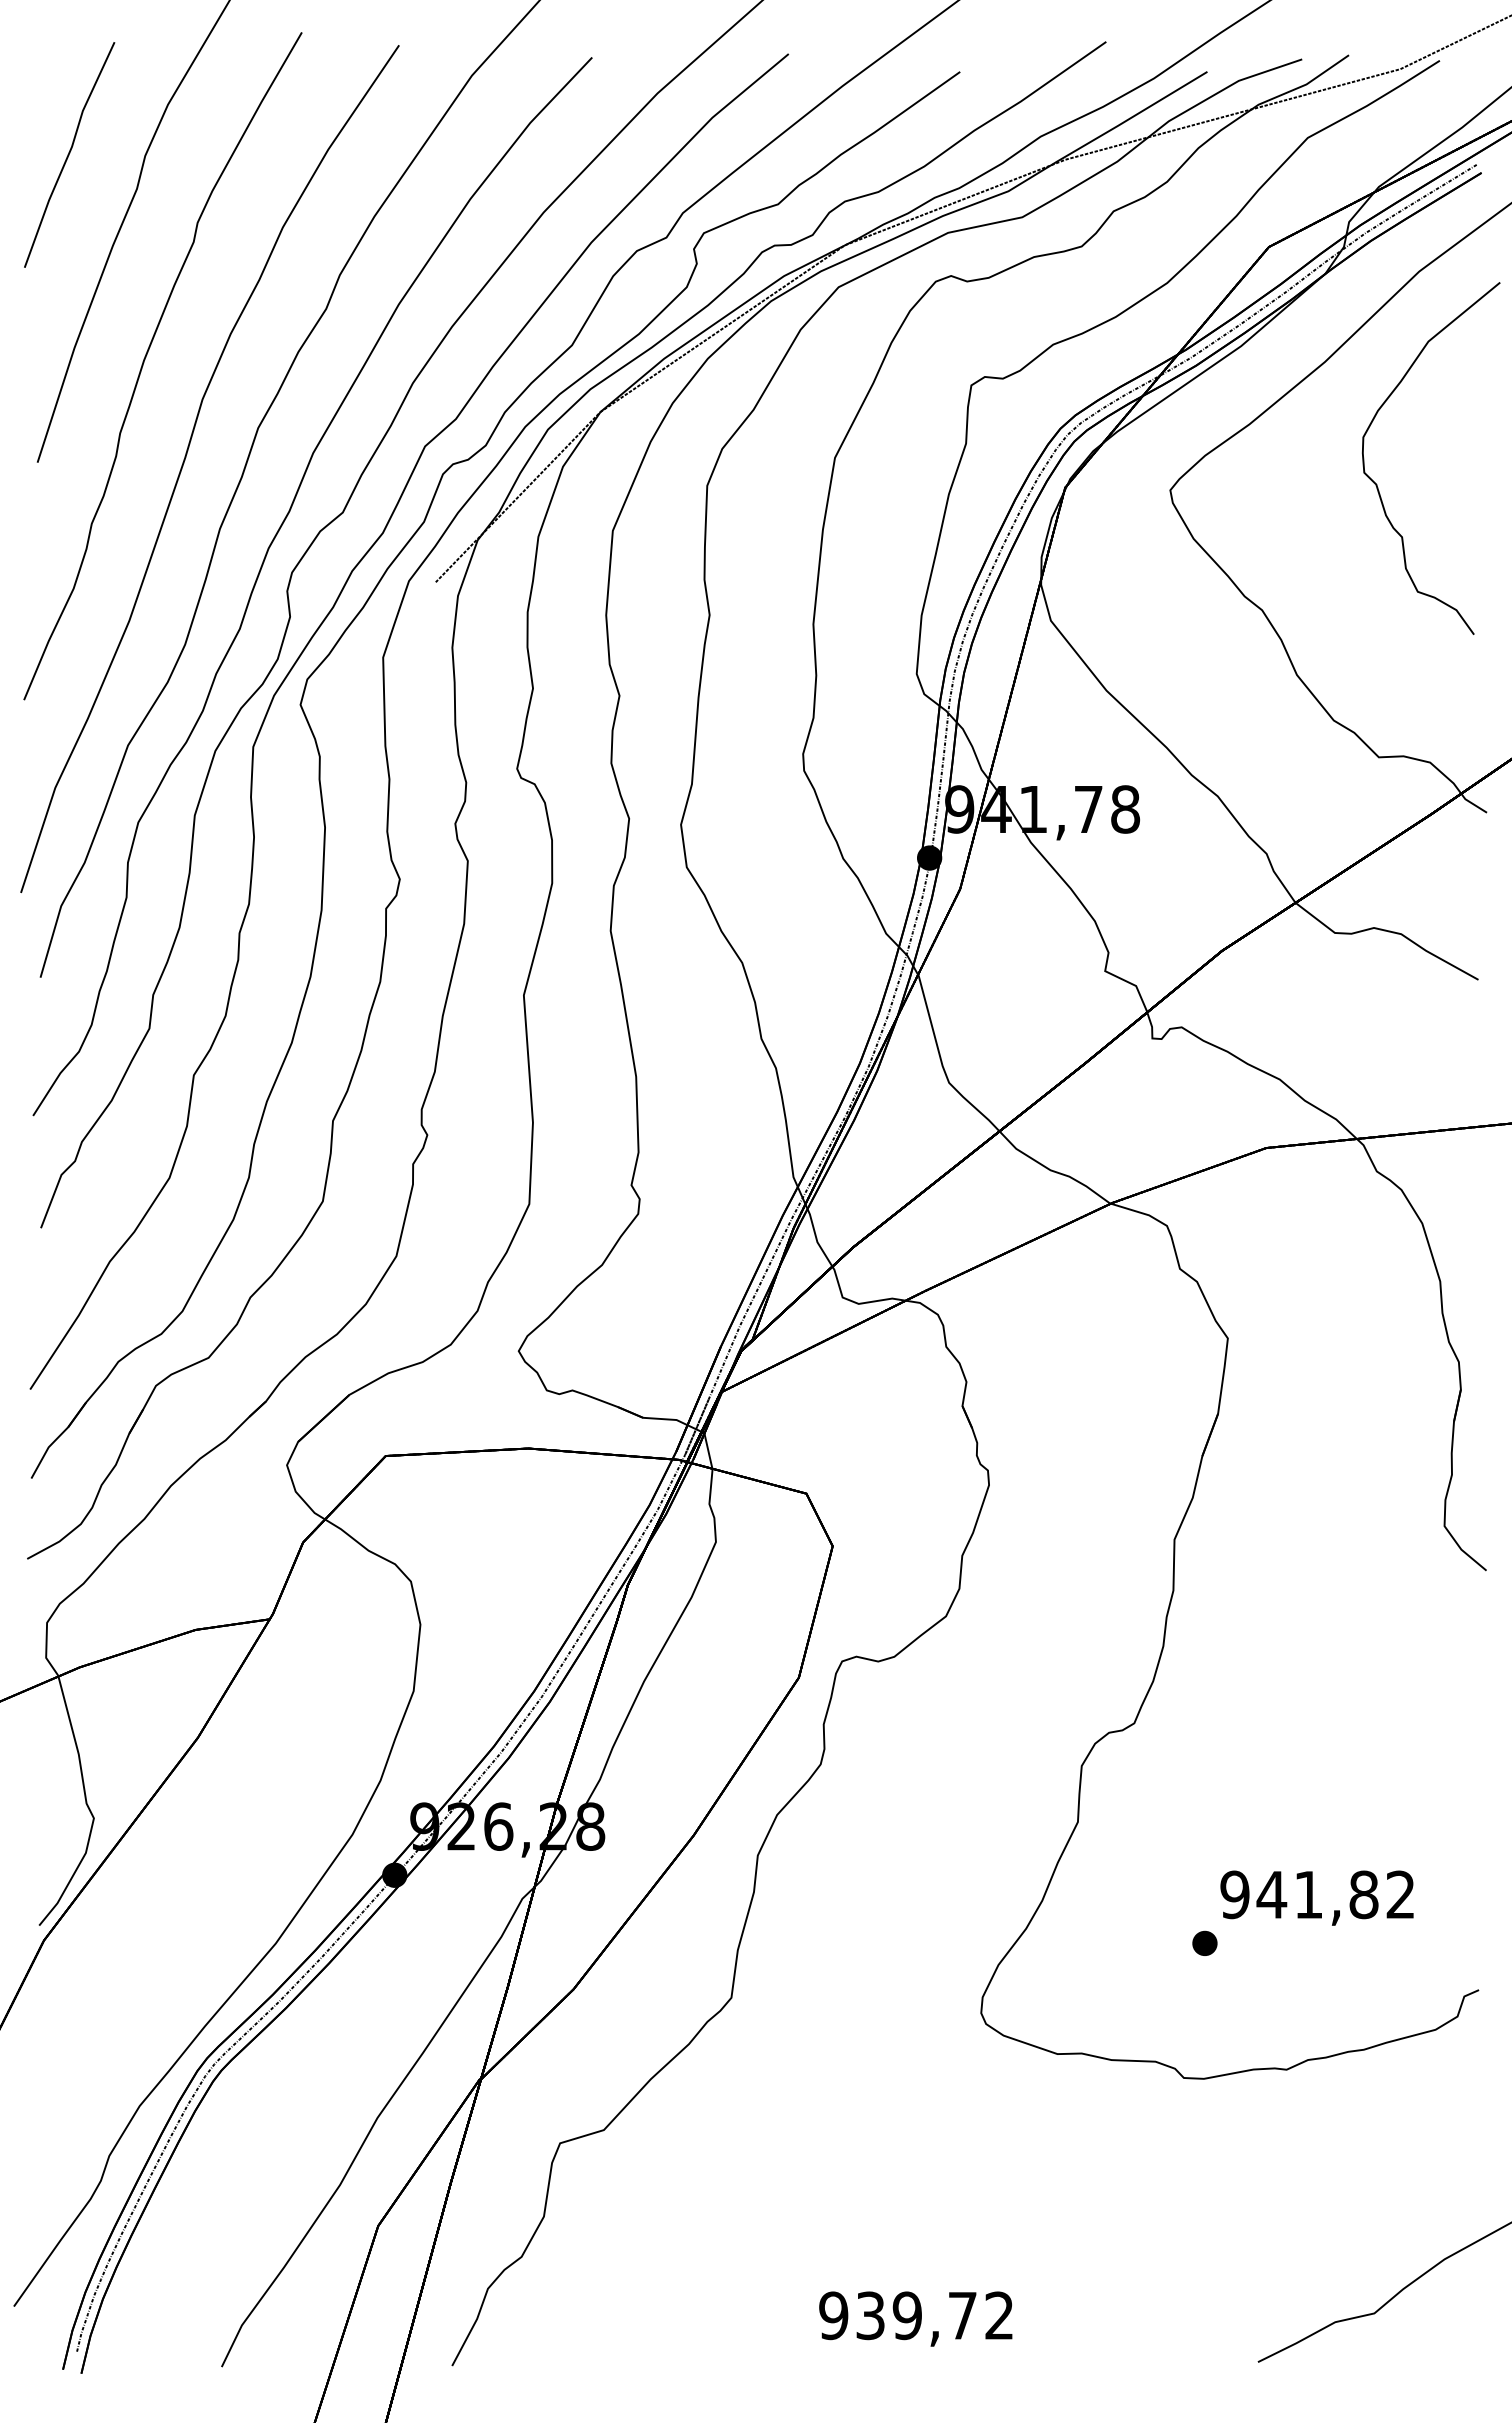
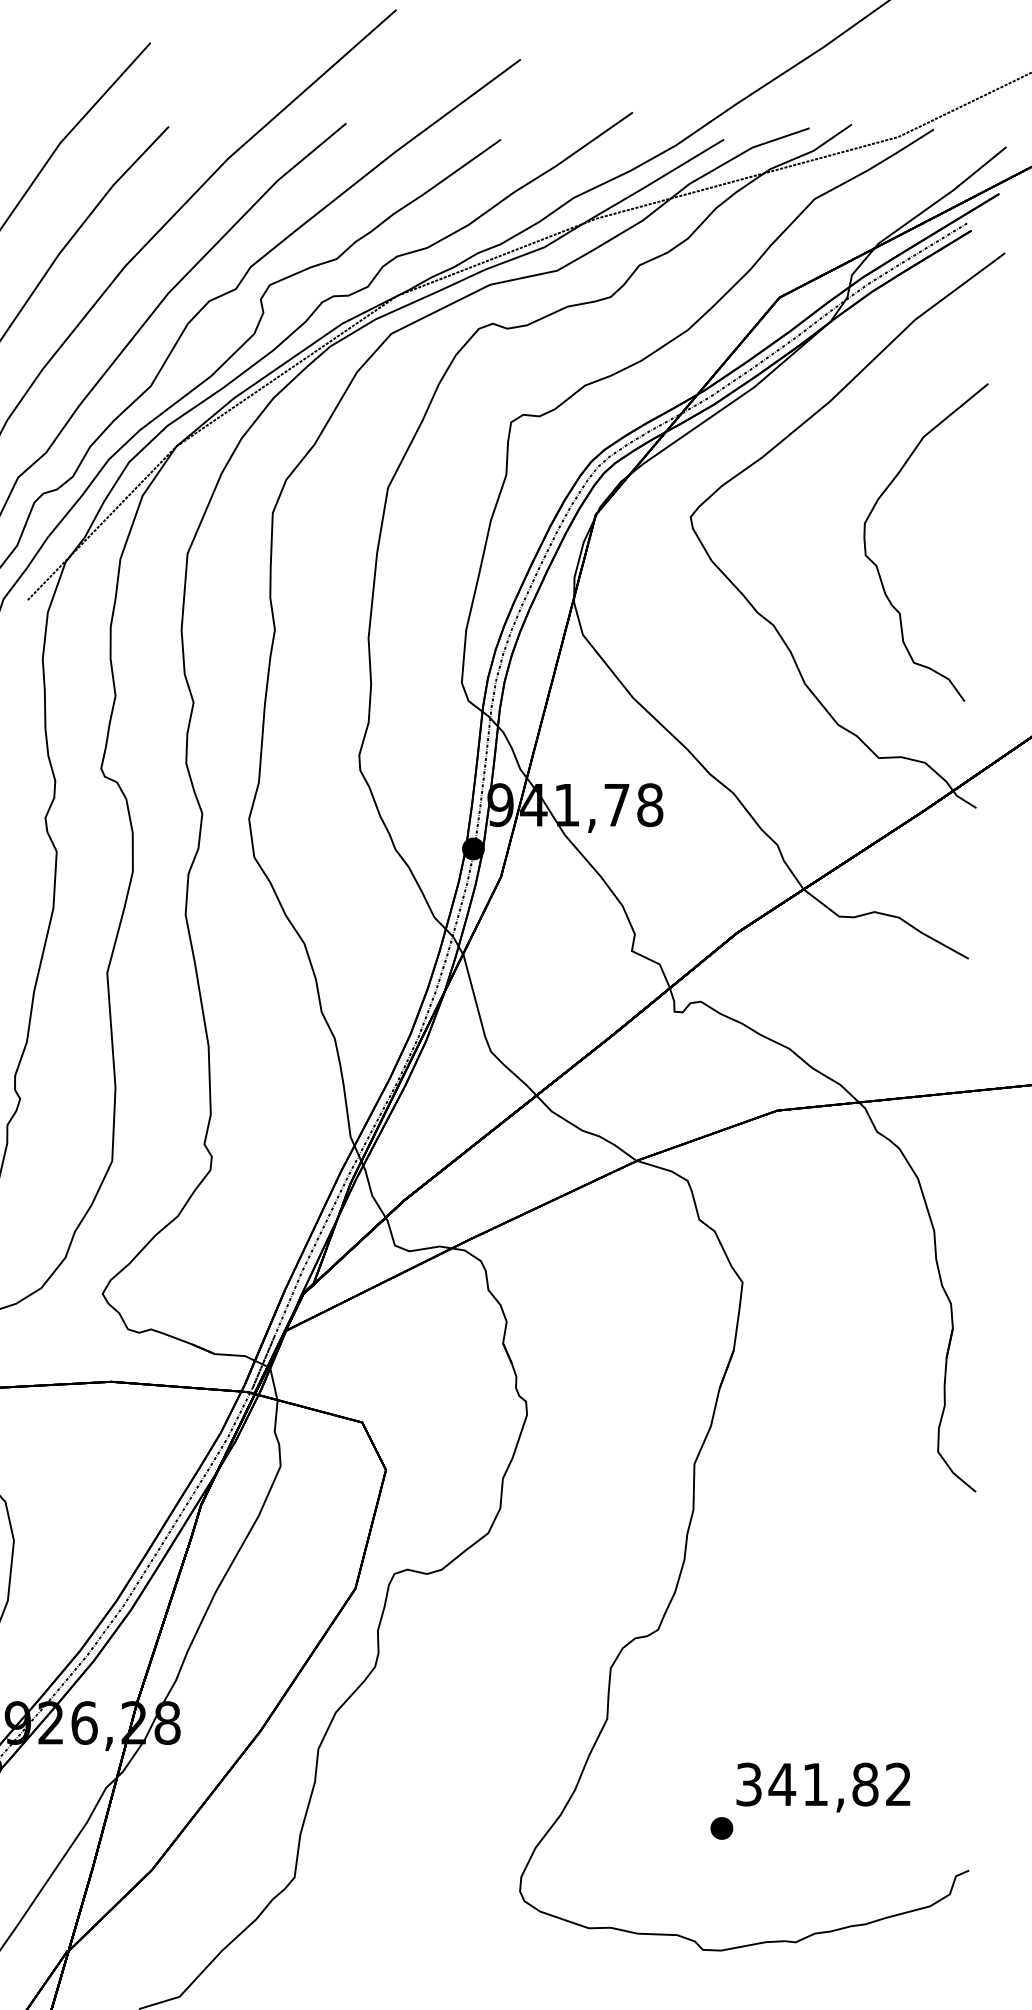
part: (1377, 484) -> (877, 566), moved
text: (1234, 1894) -> (748, 1784), 941,82 -> 341,82

